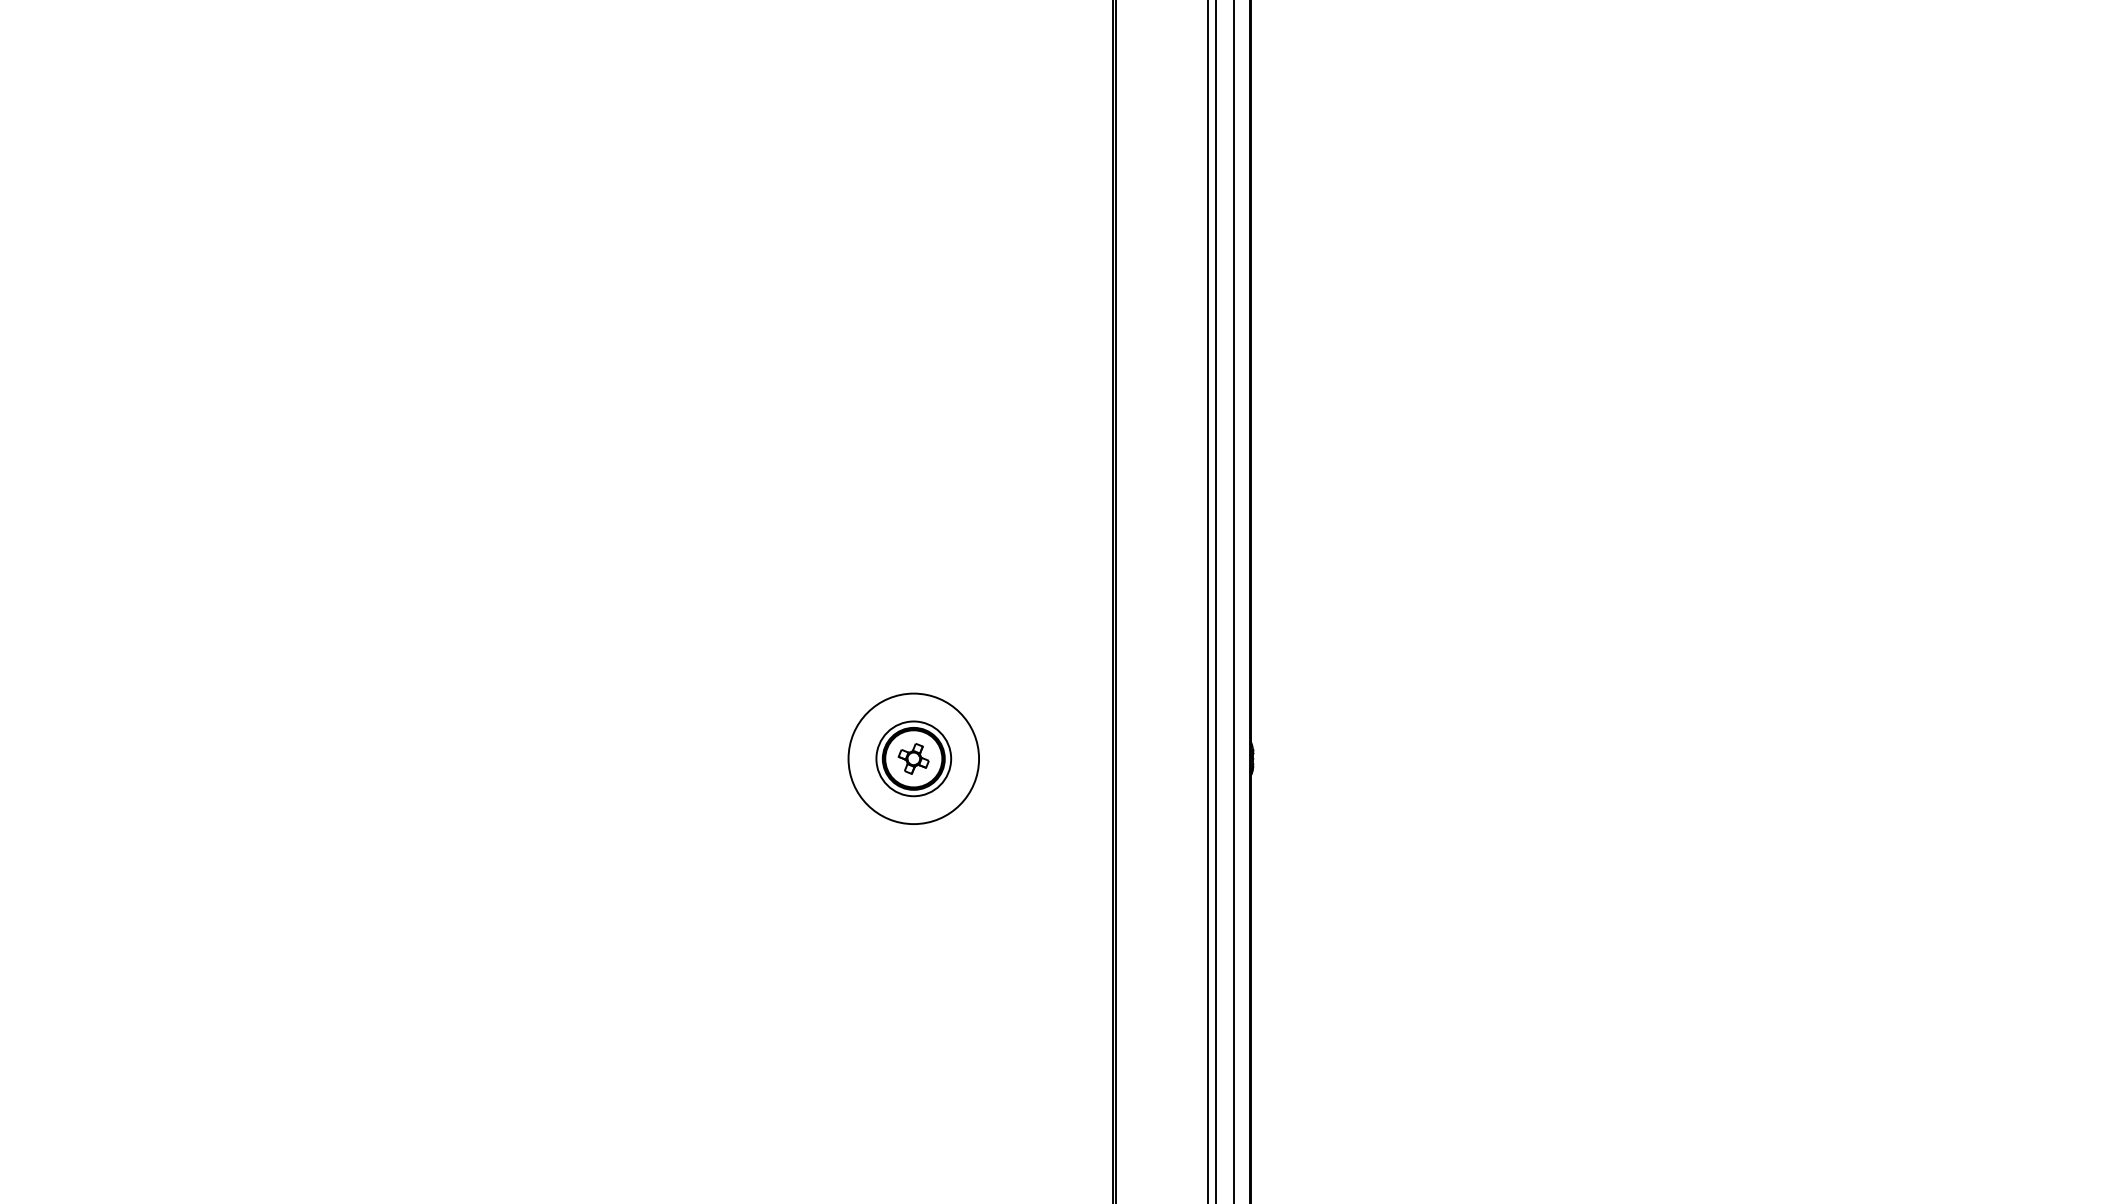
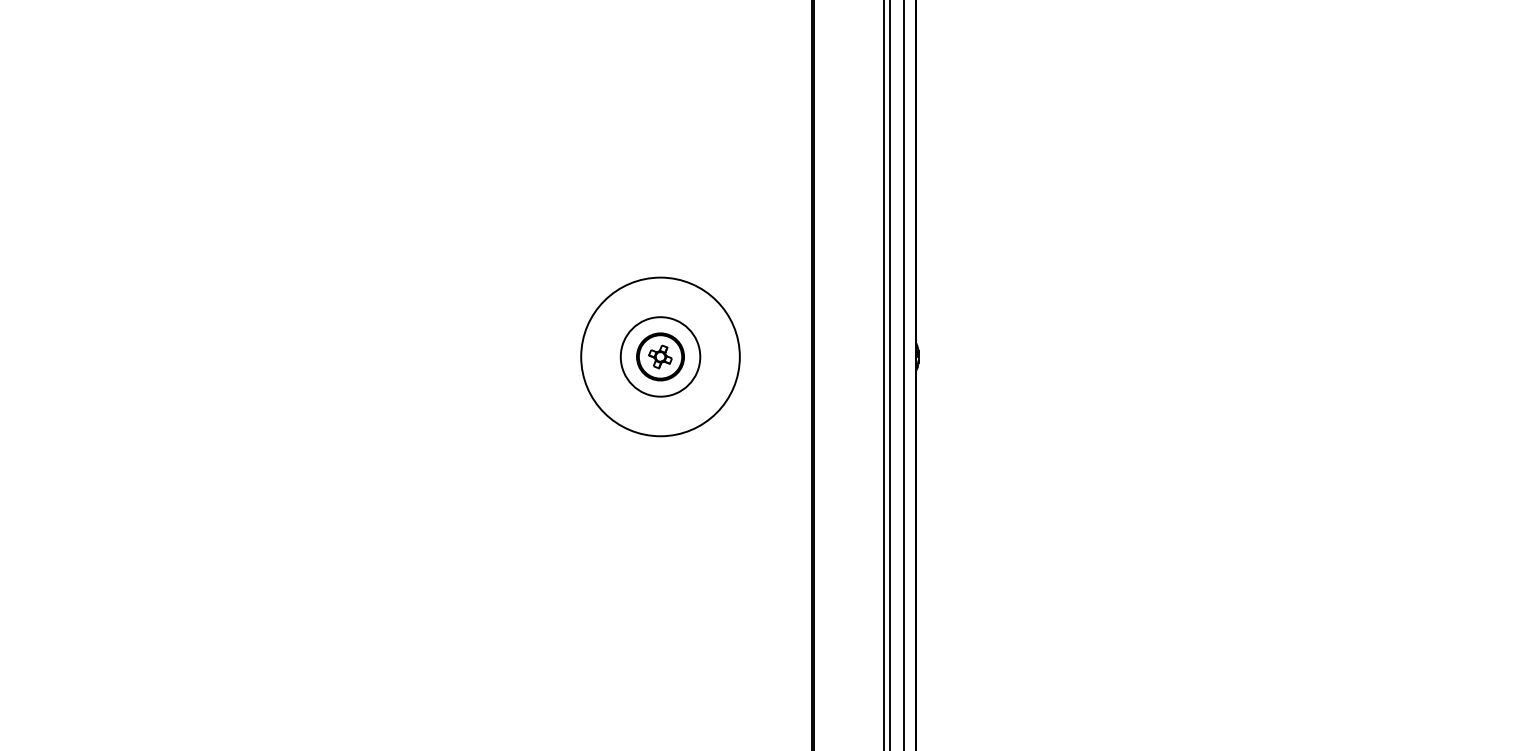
circle: (913, 758) -> (660, 356), size x1.4
circle: (913, 758) -> (660, 356), size x1.6

